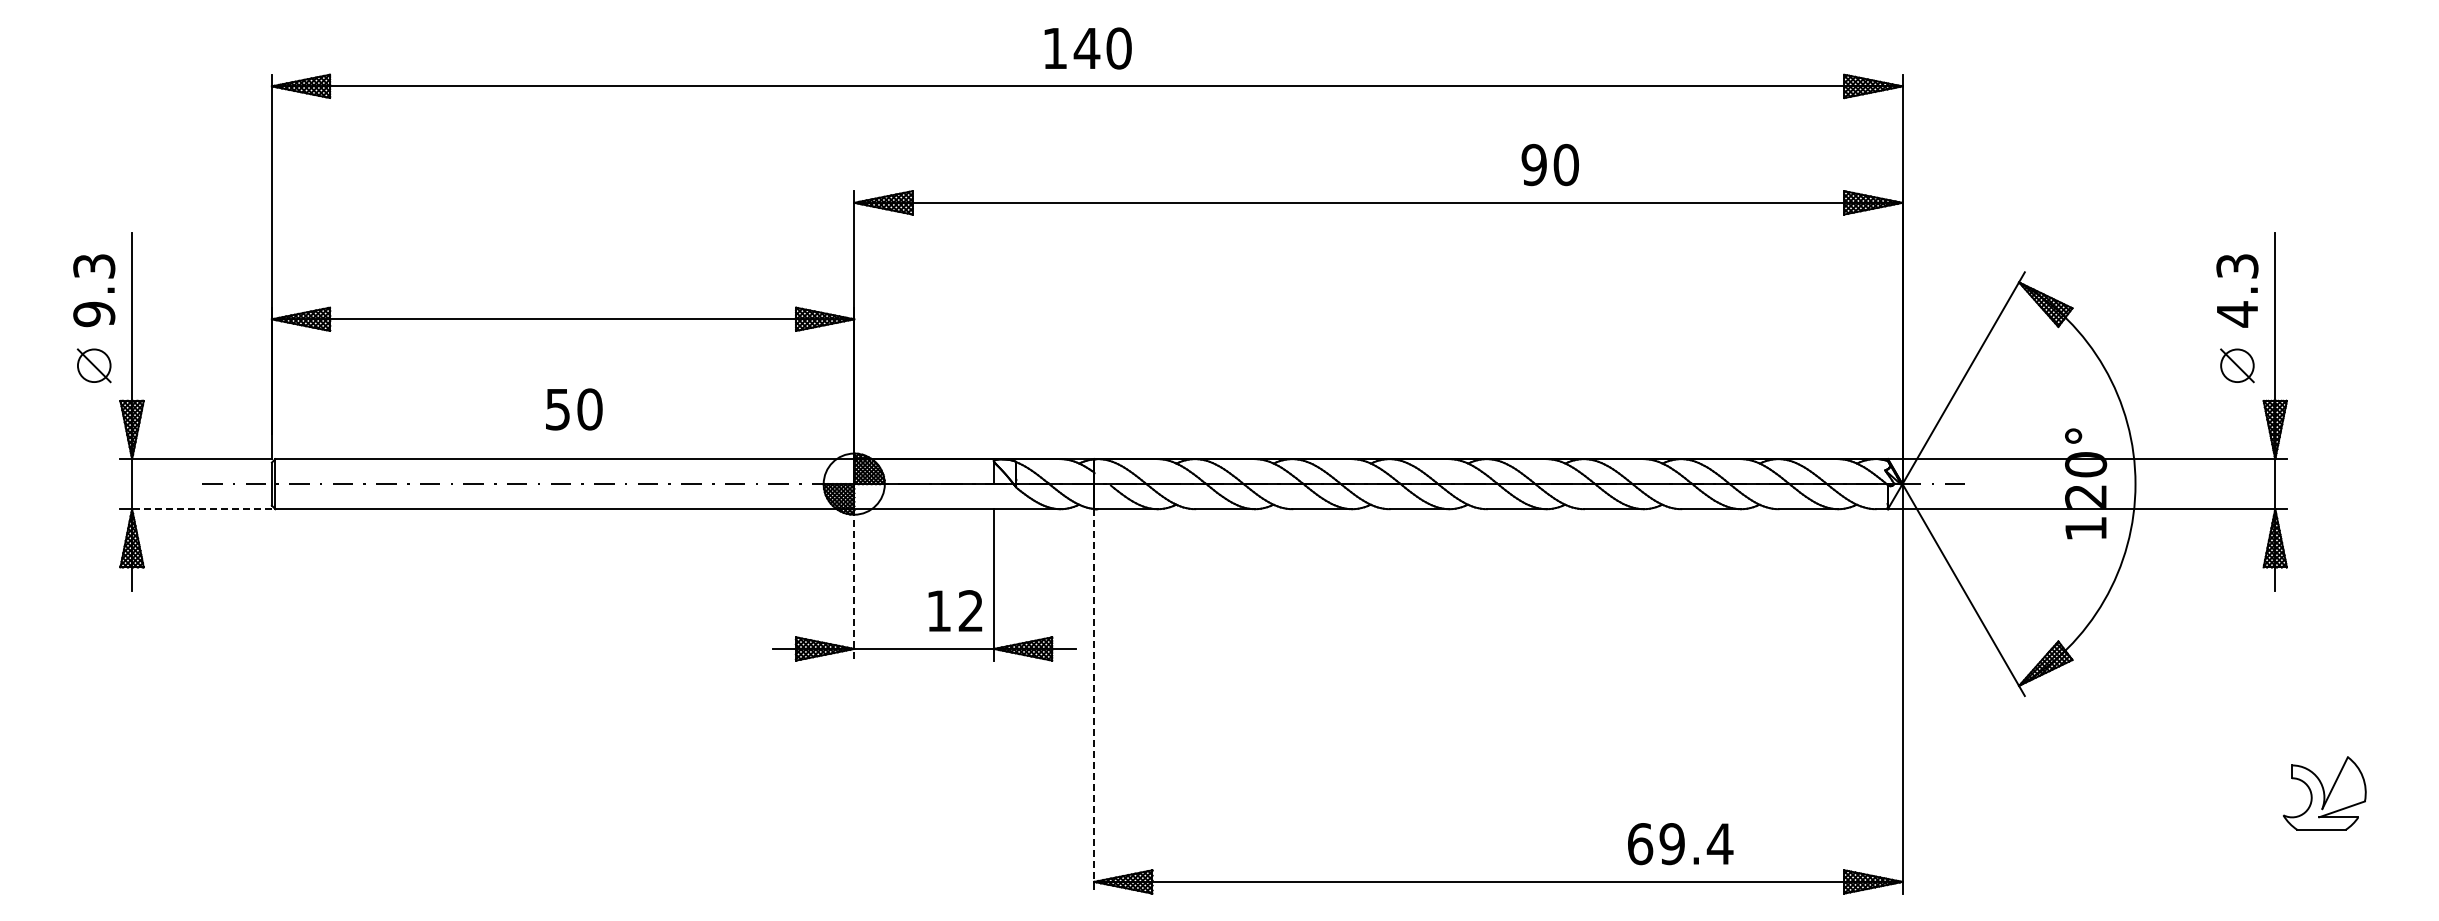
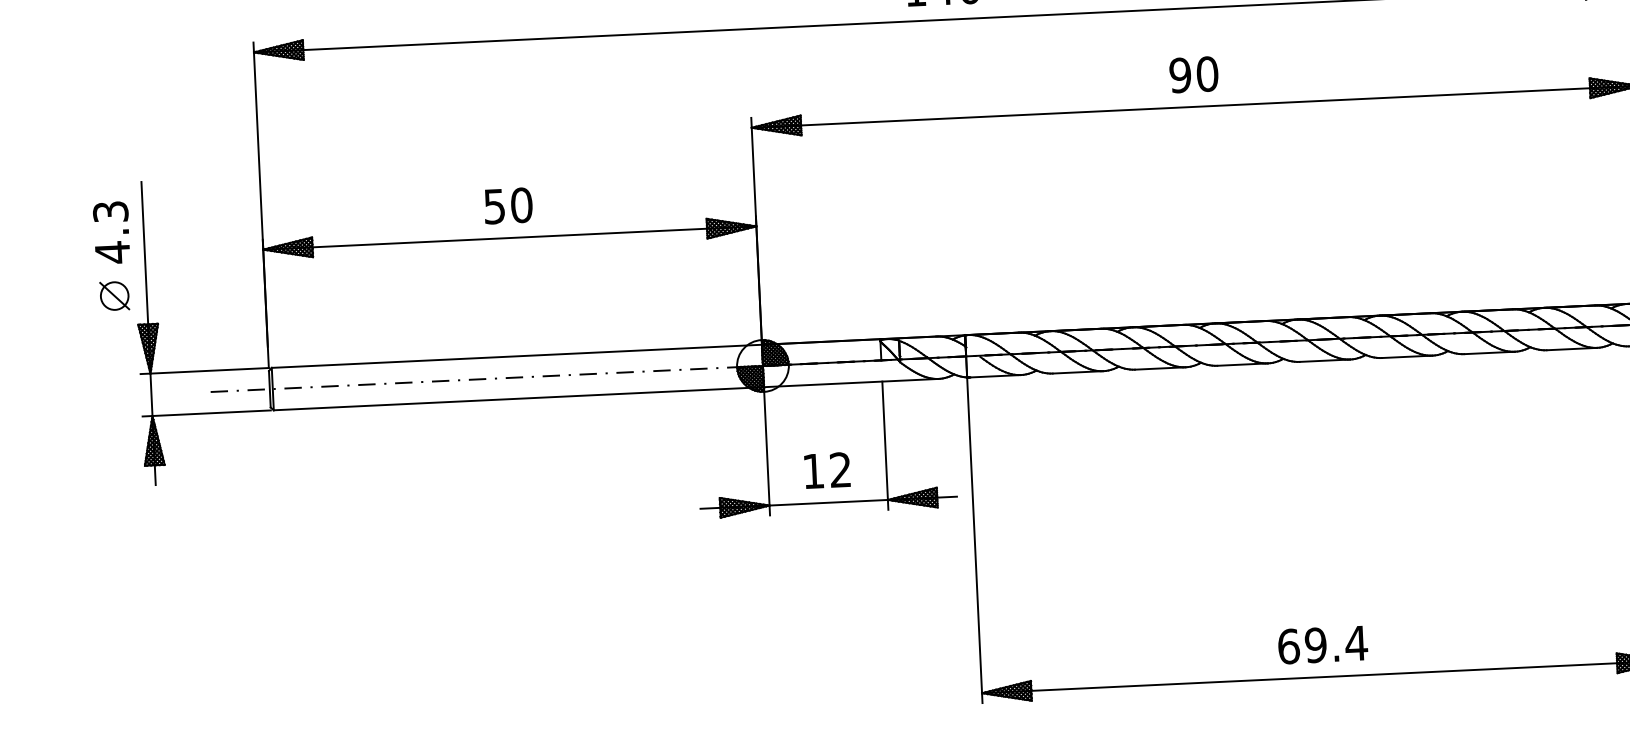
text: (1549, 165) -> (1193, 75), moved
text: (94, 314) -> (112, 252), 9.3 -> 4.3
text: (574, 409) -> (508, 205), moved
line: (202, 509) -> (212, 413), dashed -> solid
line: (854, 584) -> (767, 450), dashed -> solid
text: (955, 610) -> (827, 470), moved
line: (1094, 701) -> (975, 540), dashed -> solid
text: (1680, 844) -> (1322, 645), moved

